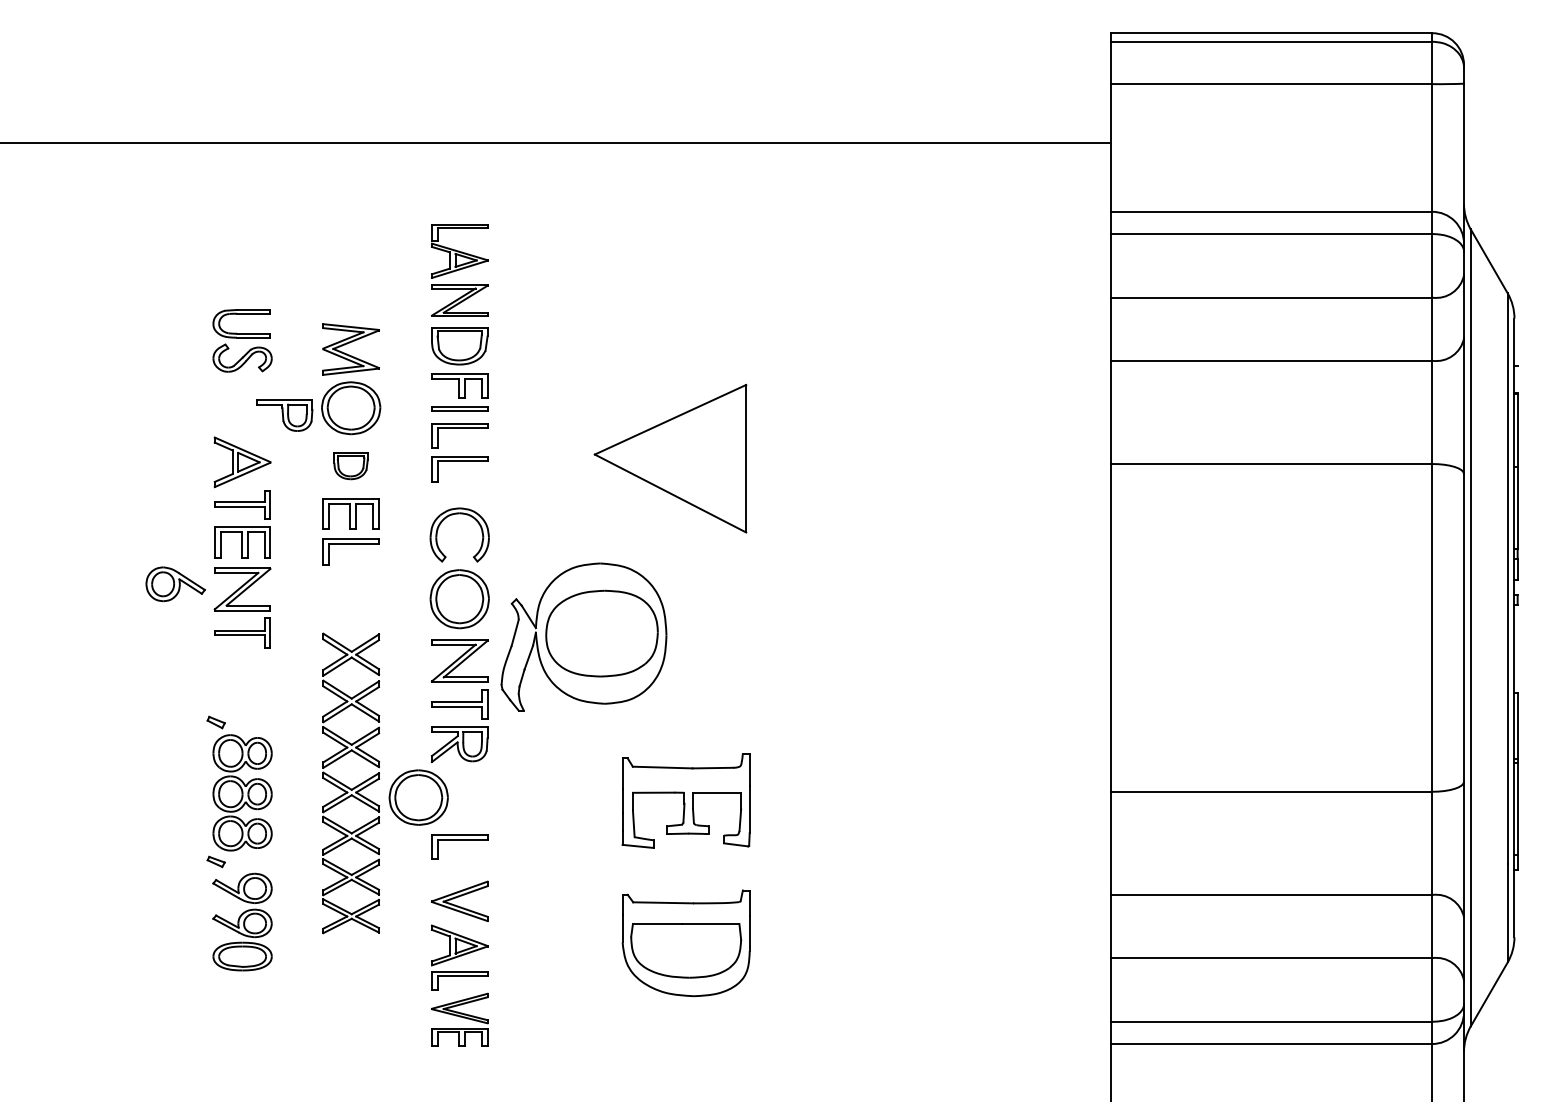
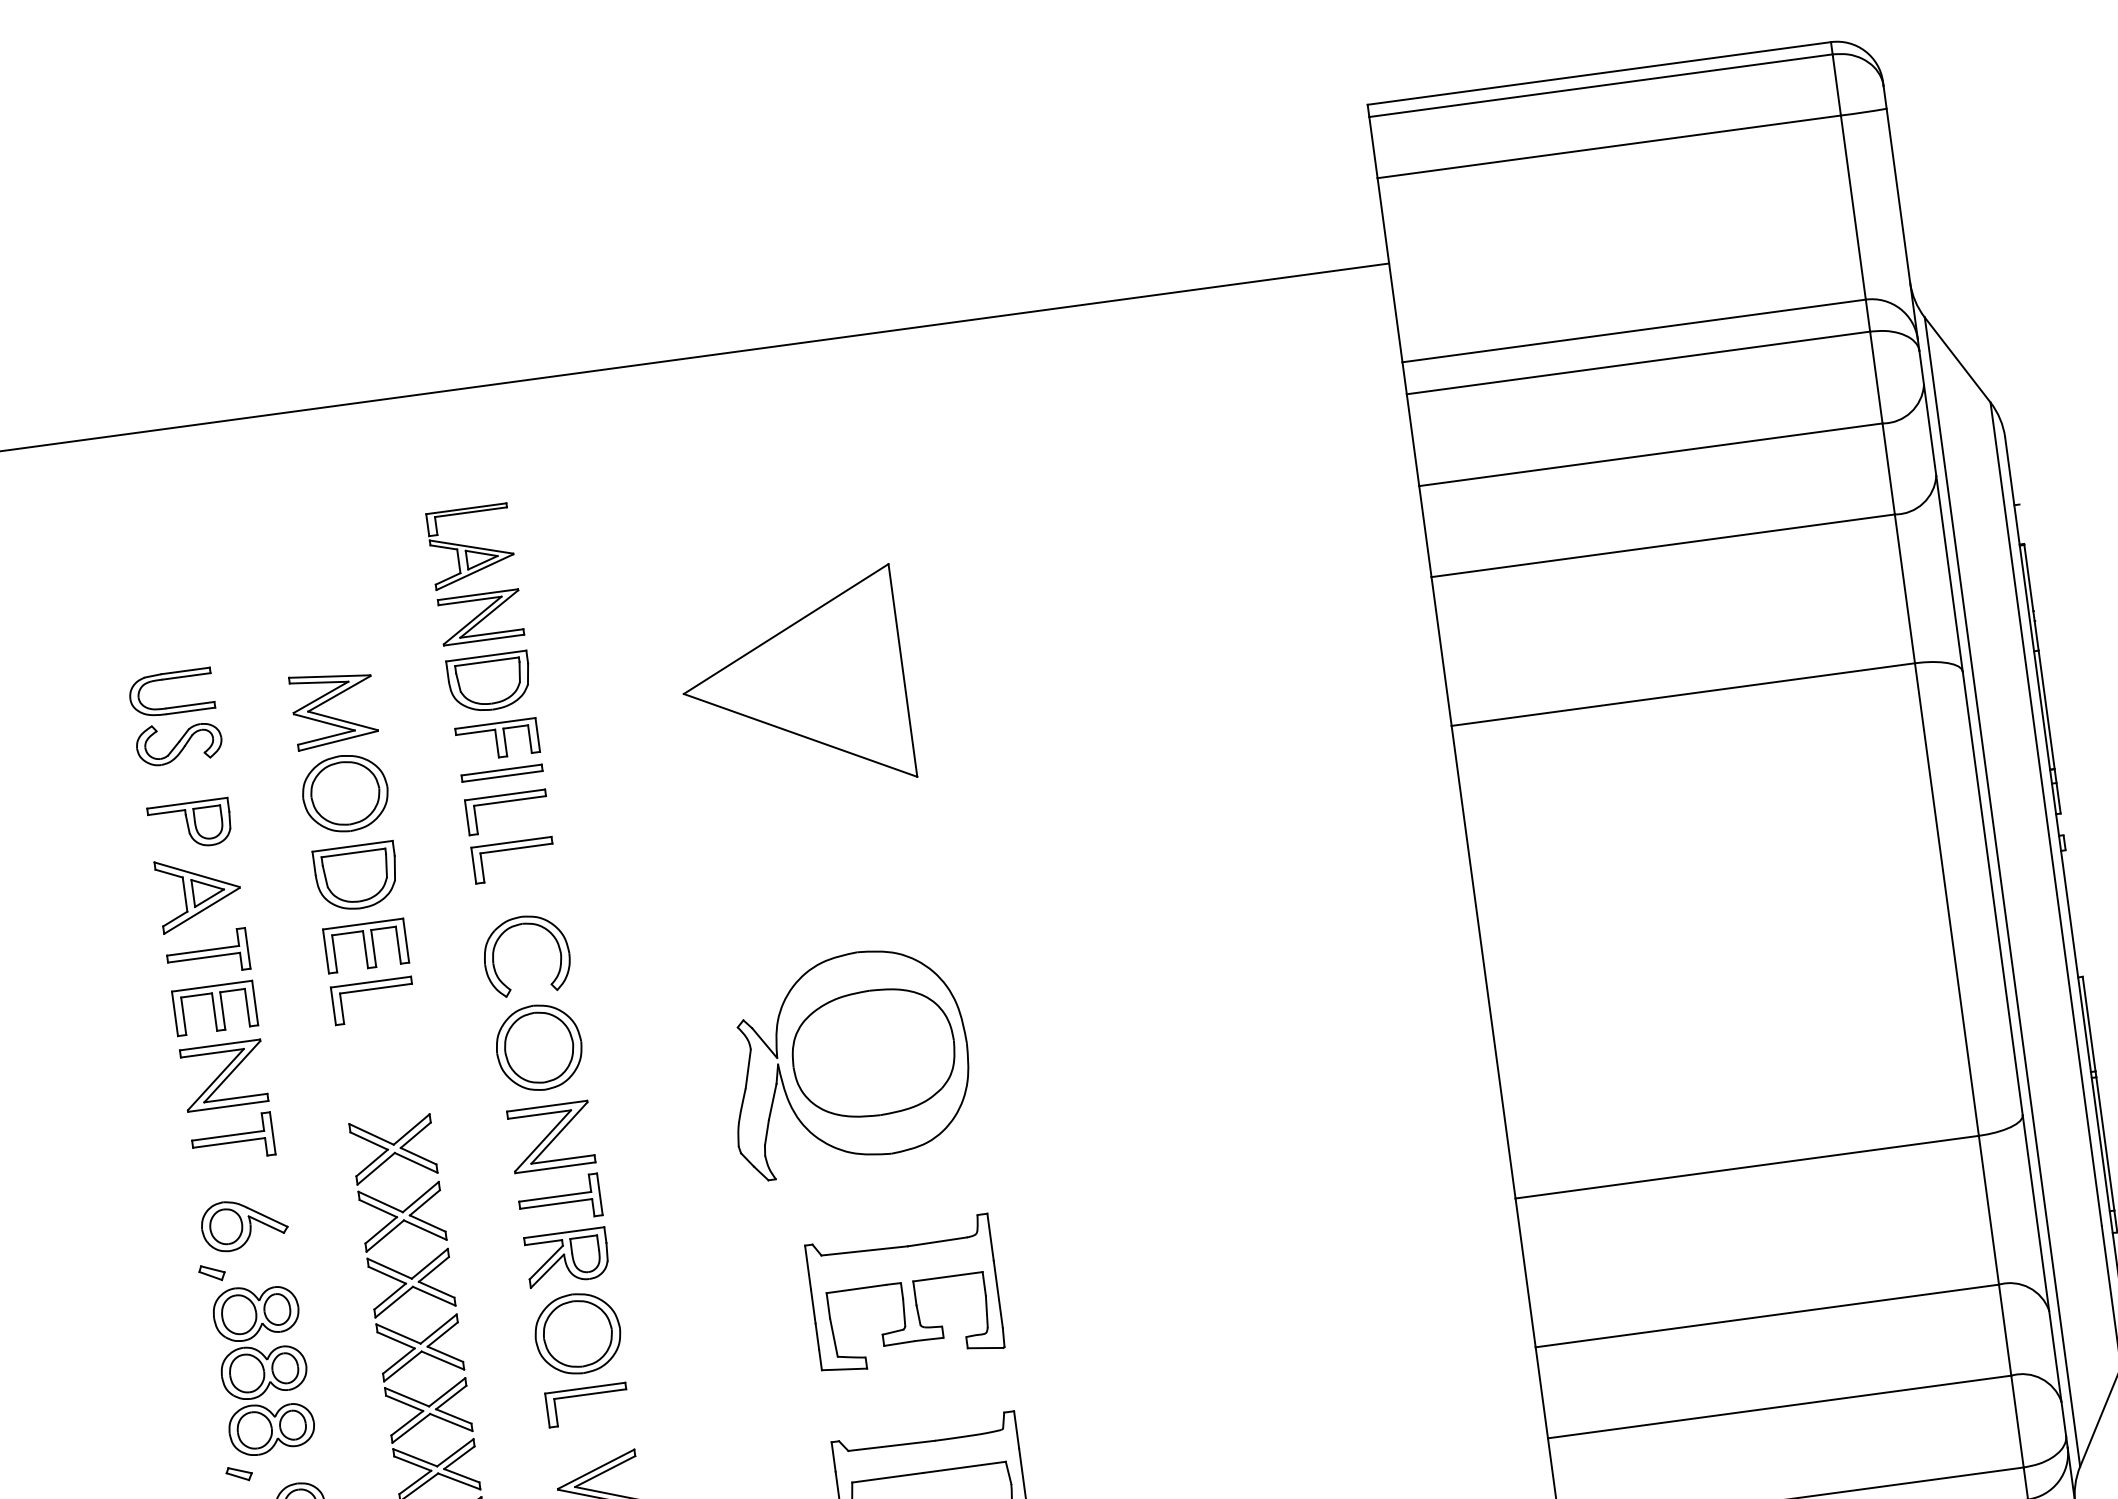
part: (284, 415) -> (190, 825), moved
part: (670, 458) -> (793, 684), moved
part: (350, 466) -> (355, 877), size x1.67
part: (175, 584) -> (244, 1224), moved
part: (583, 636) -> (847, 1060), moved
part: (418, 797) -> (577, 1333), moved

